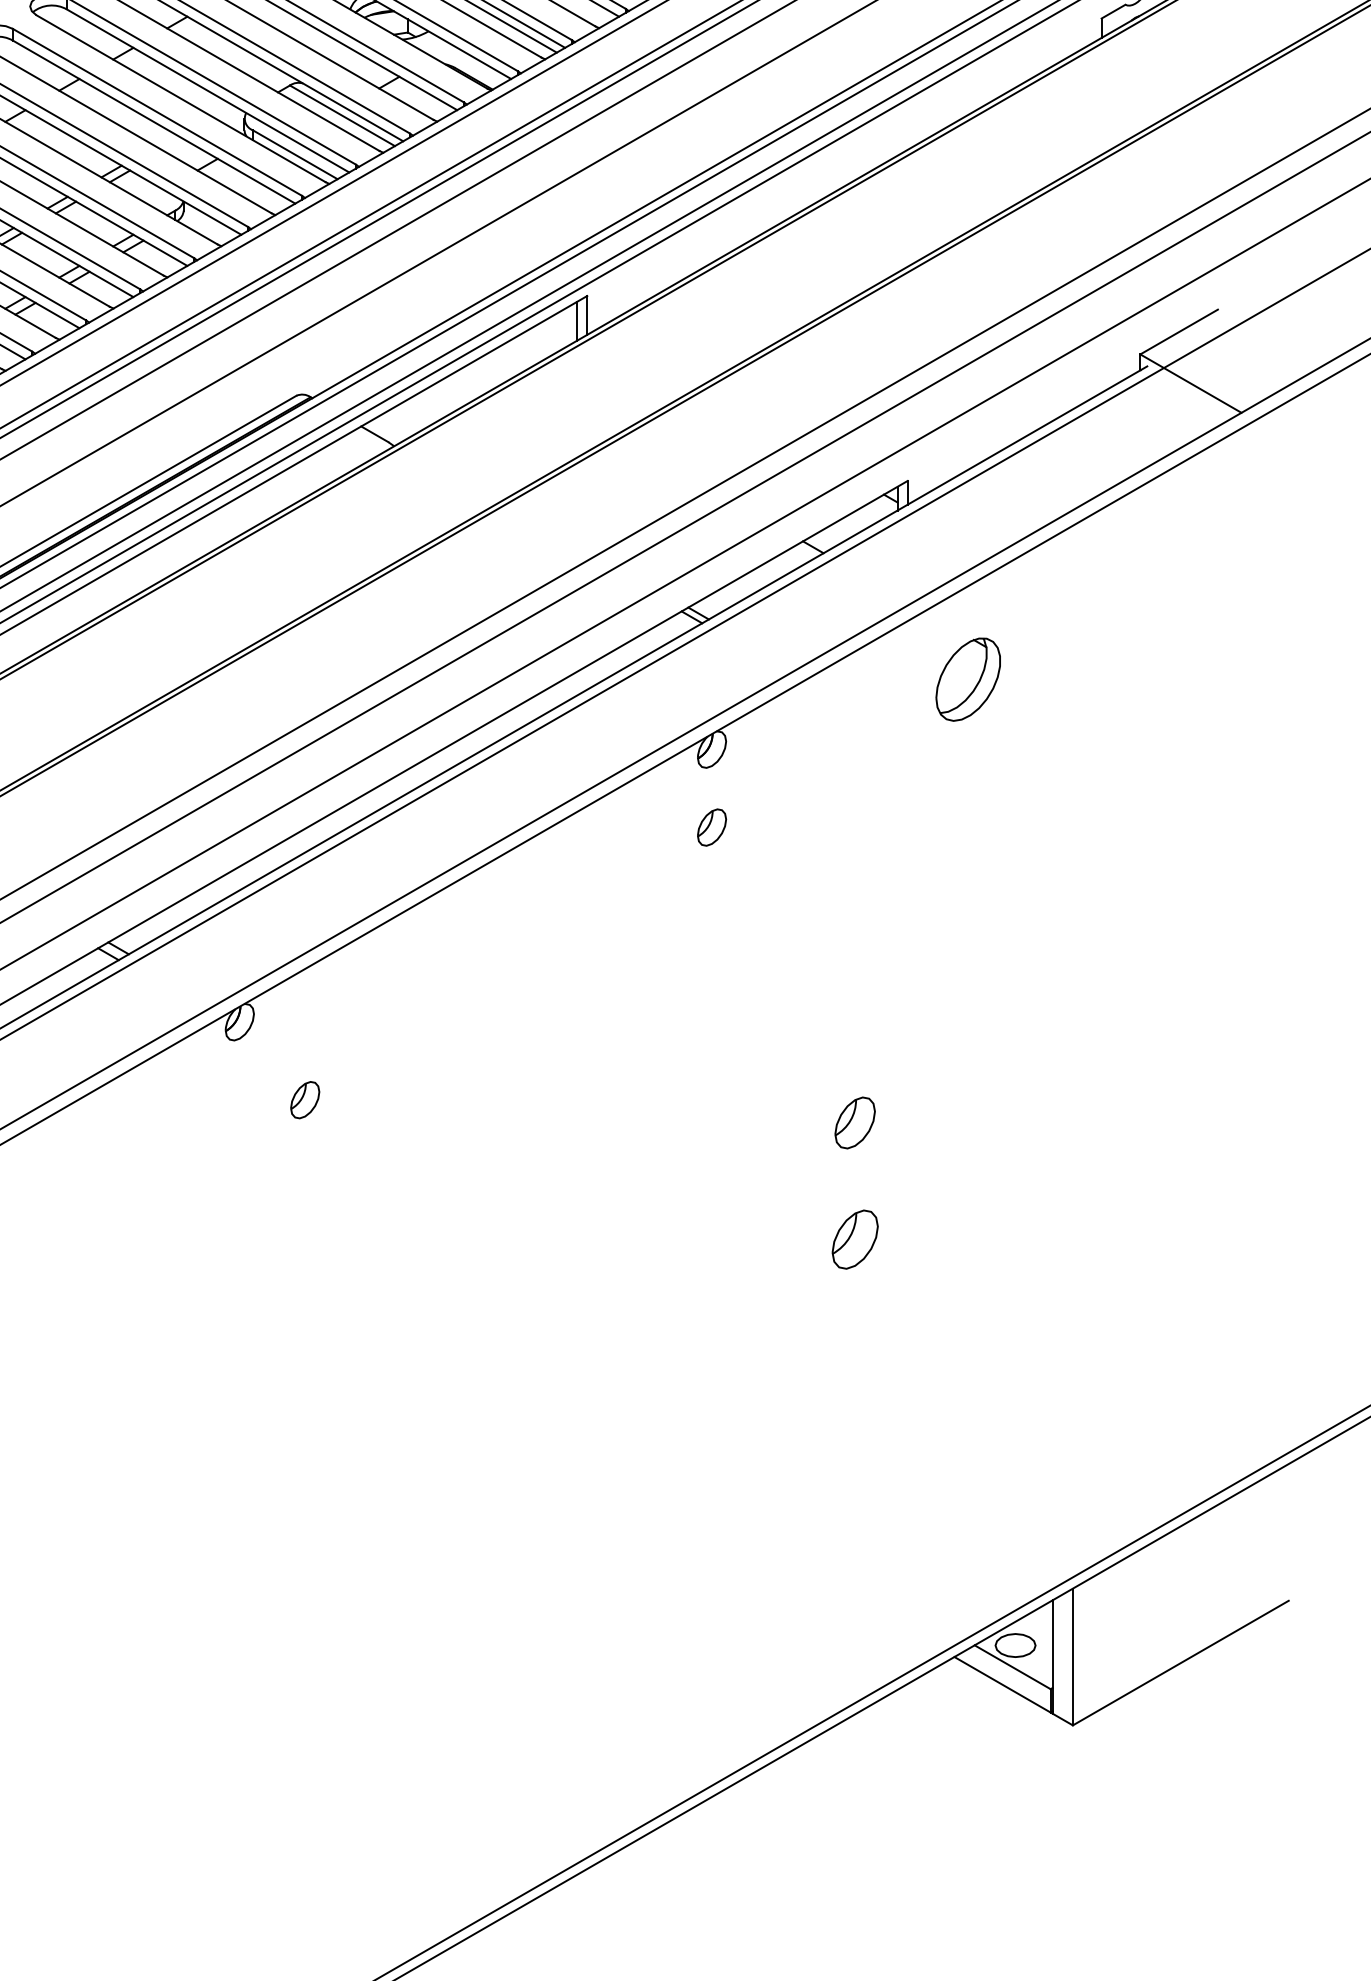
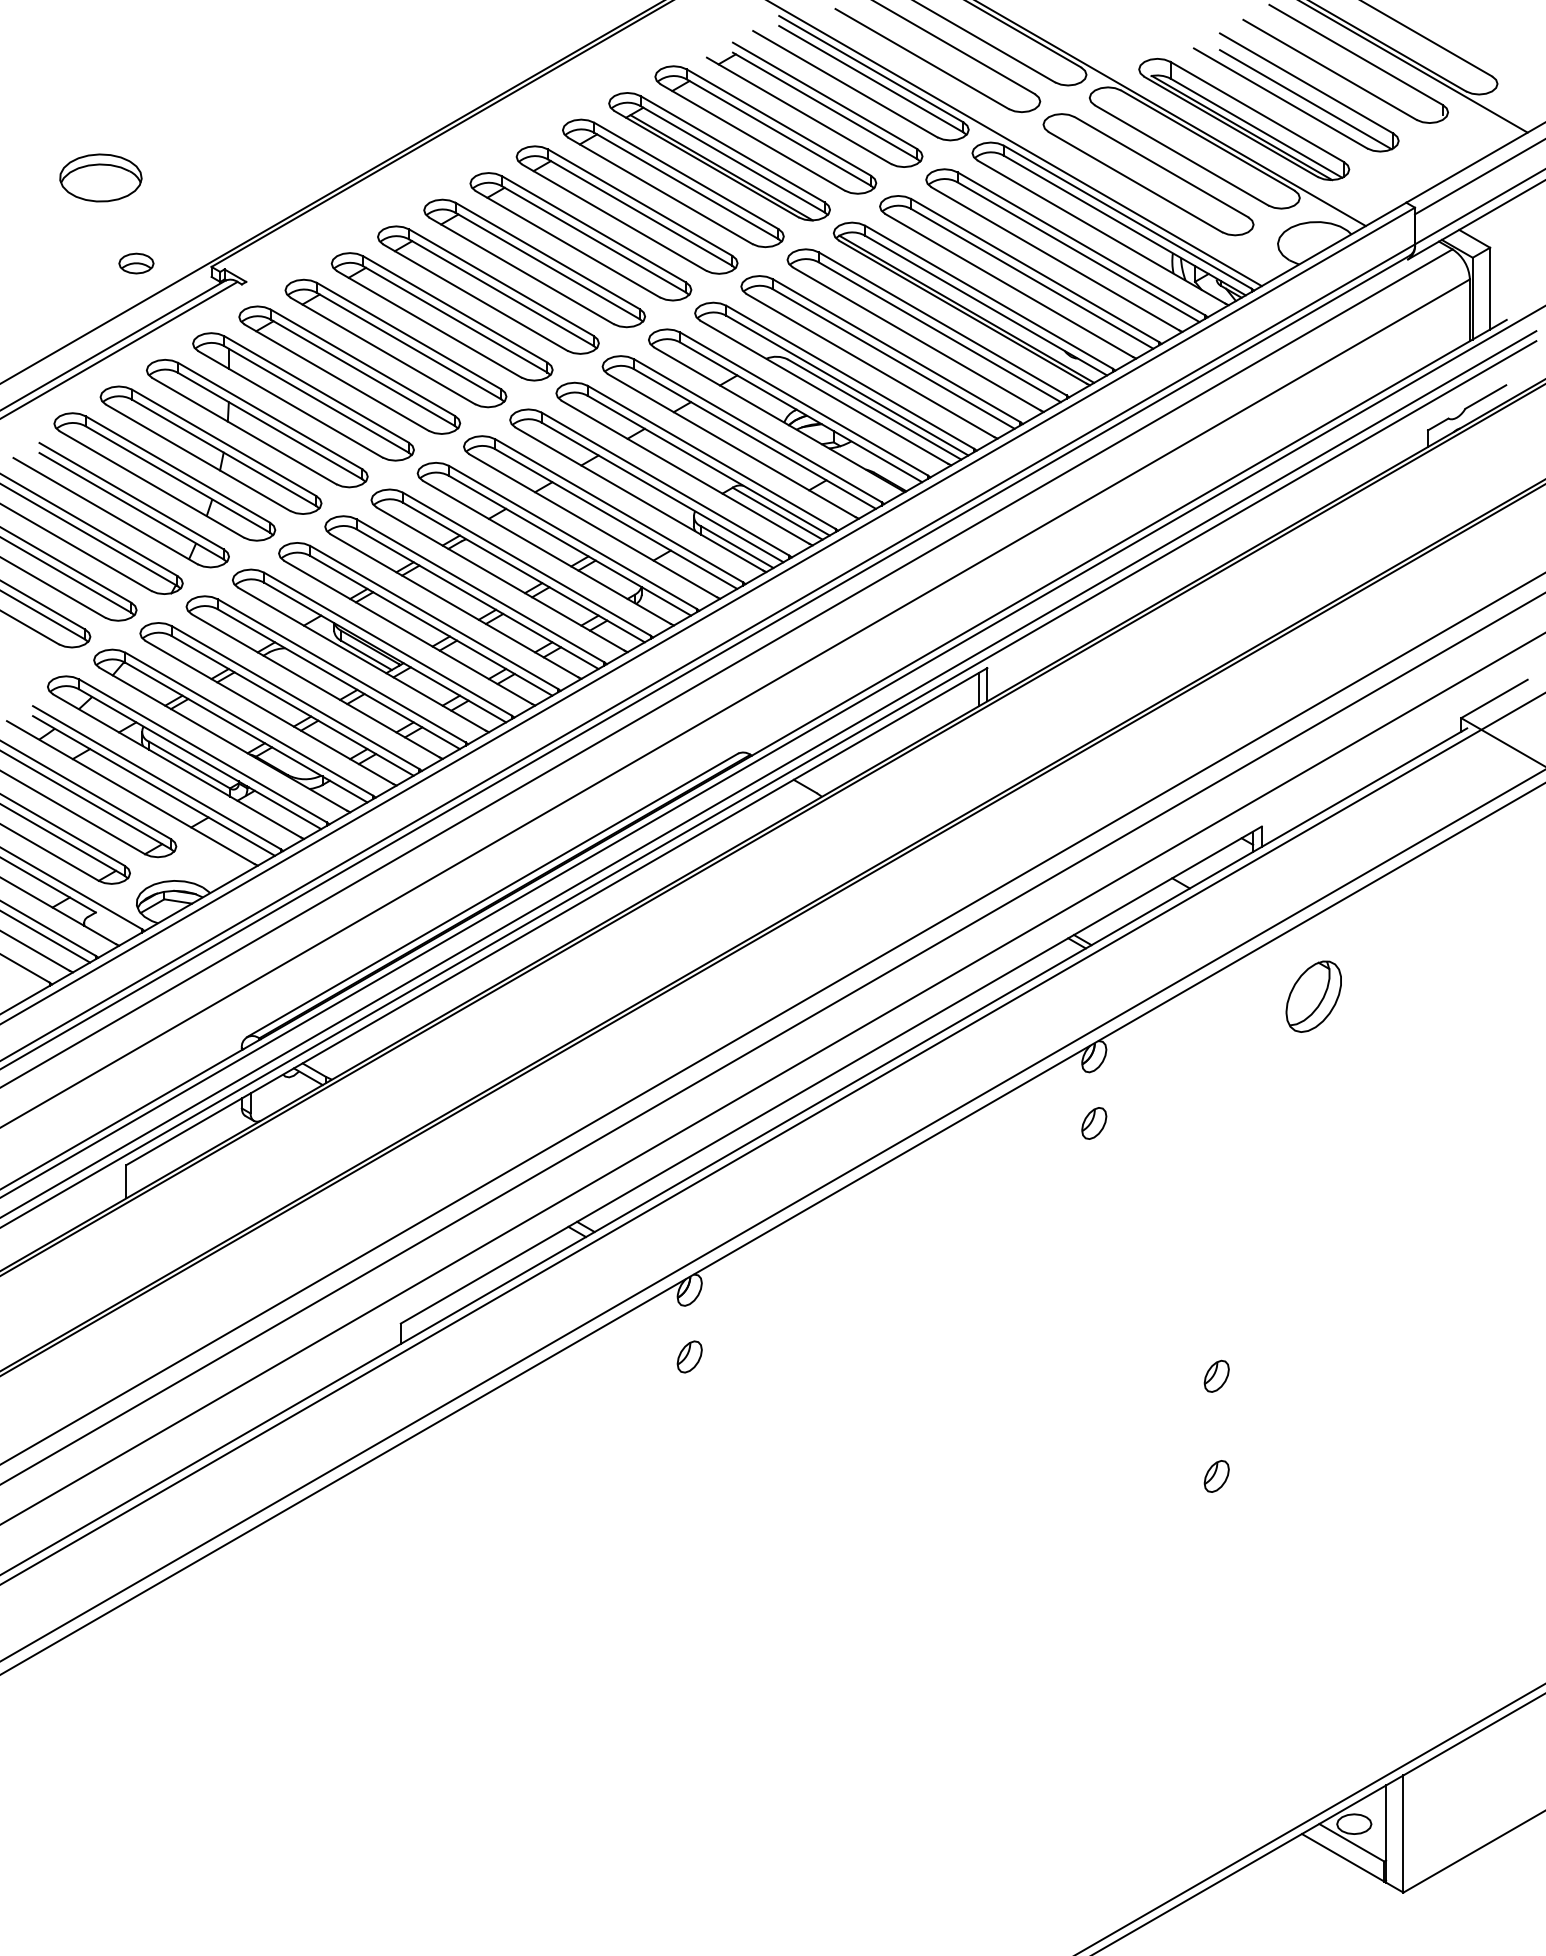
part: (304, 1099) -> (689, 1356), moved
part: (854, 1121) -> (1216, 1375), size x0.71
part: (854, 1239) -> (1216, 1476), size x0.62

